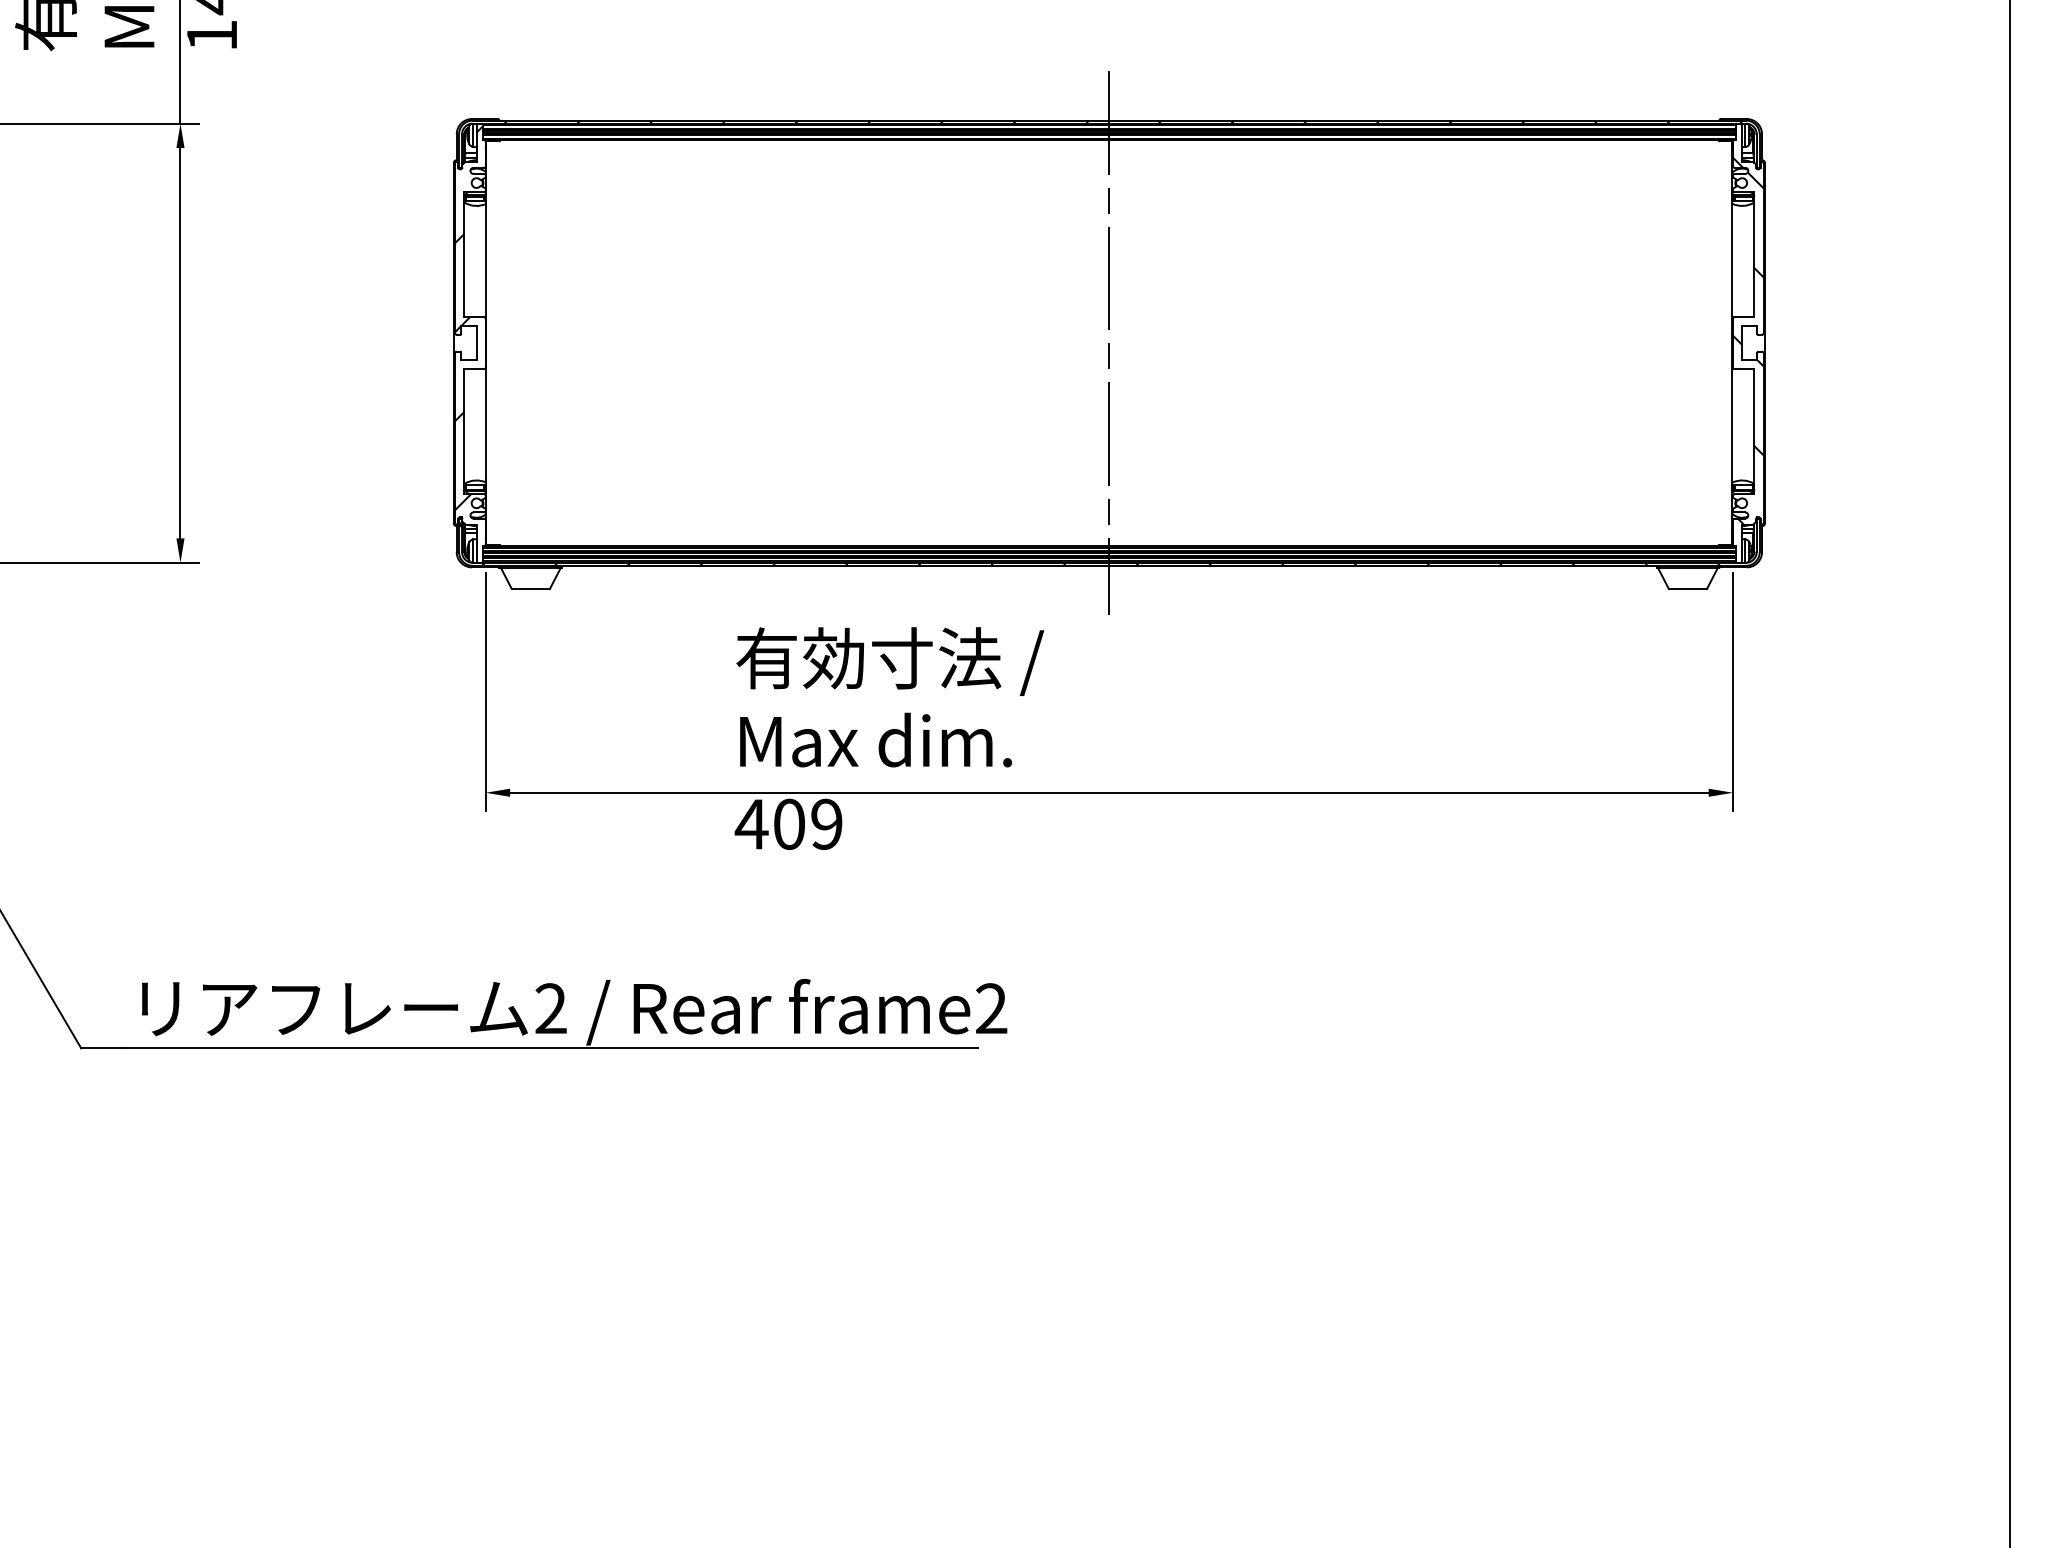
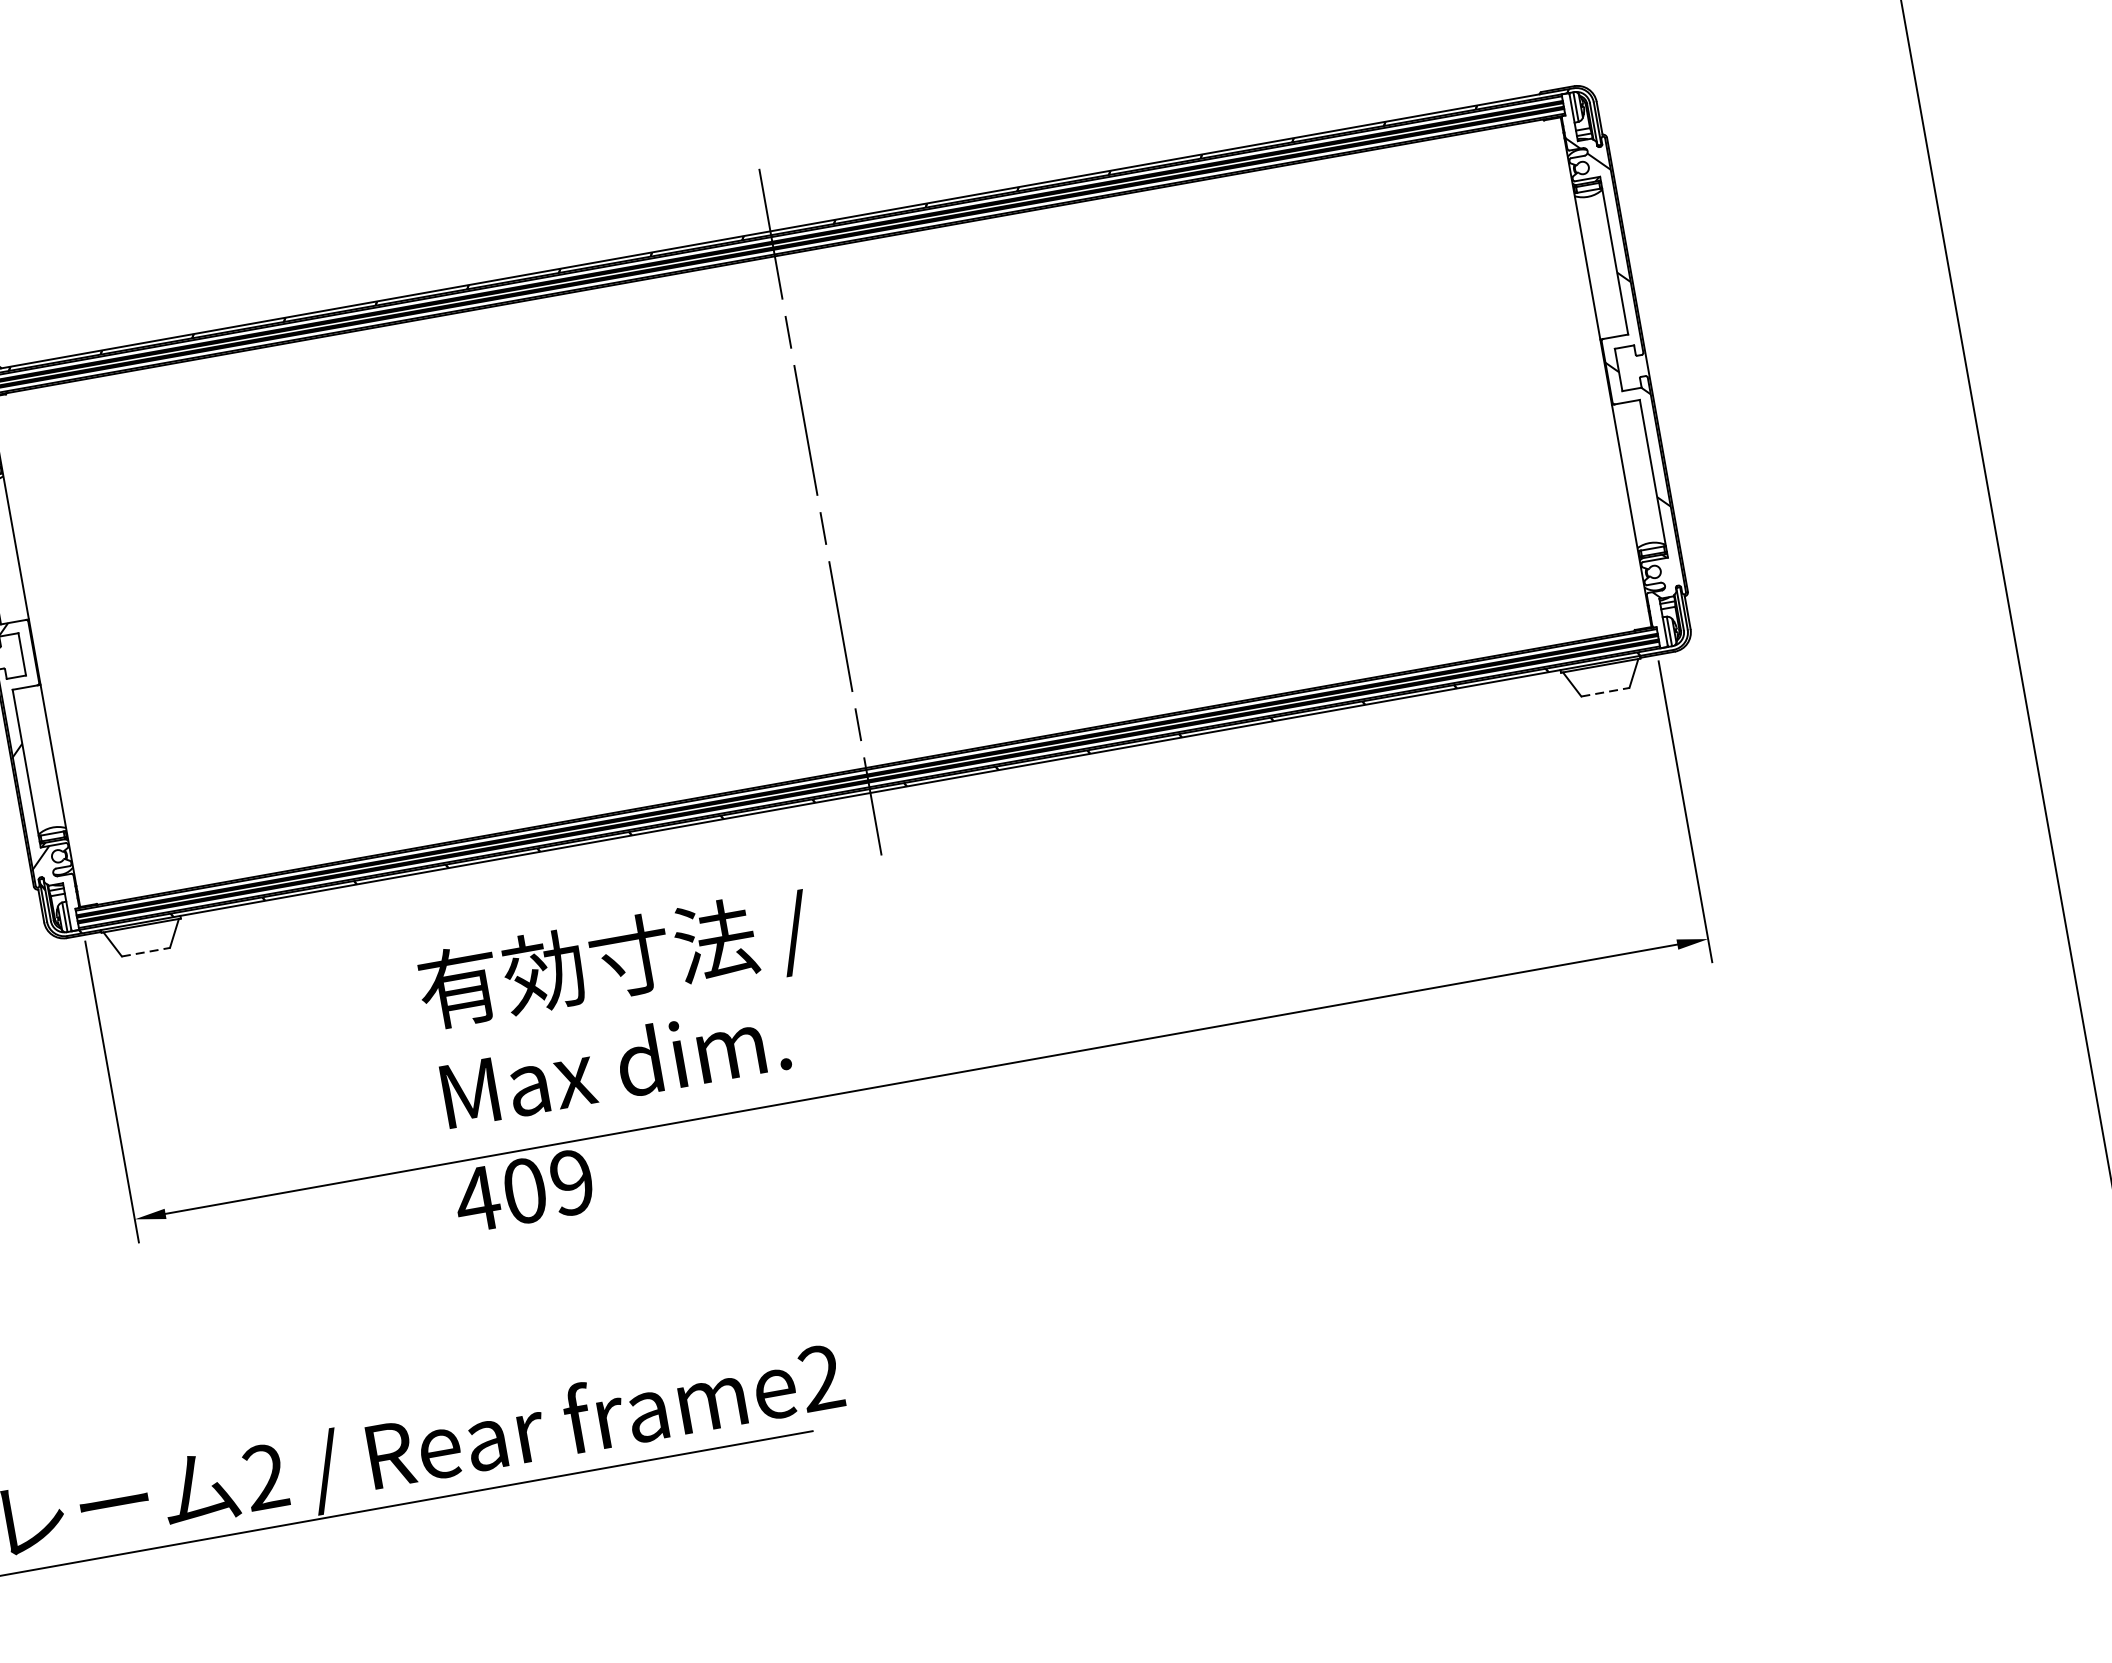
line: (531, 589) -> (146, 952), solid -> dashed
line: (1688, 589) -> (1606, 692), solid -> dashed

